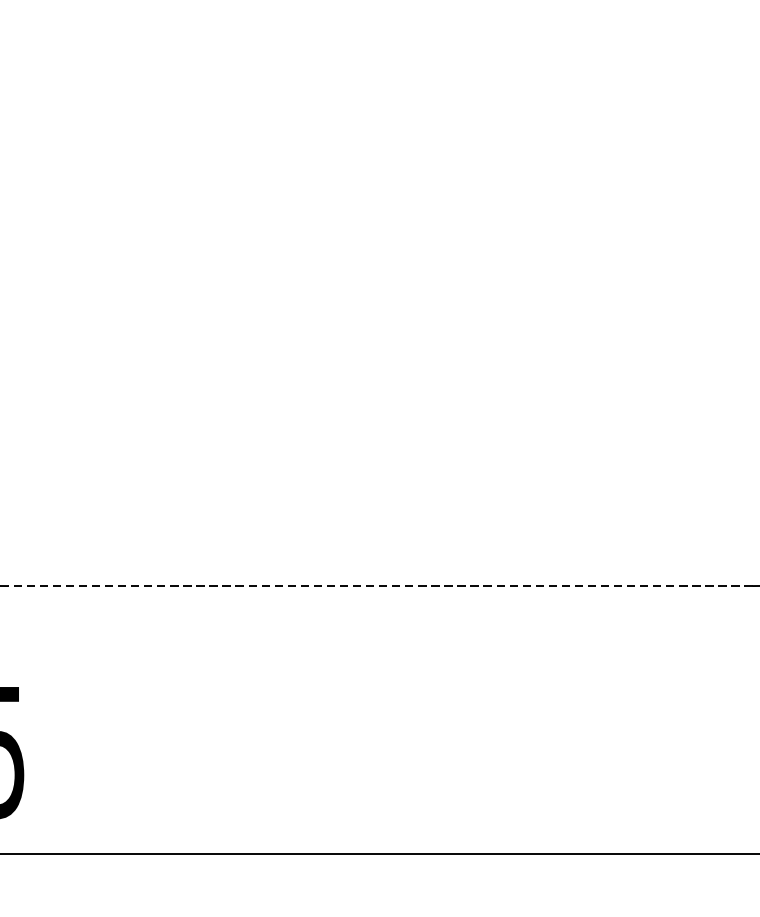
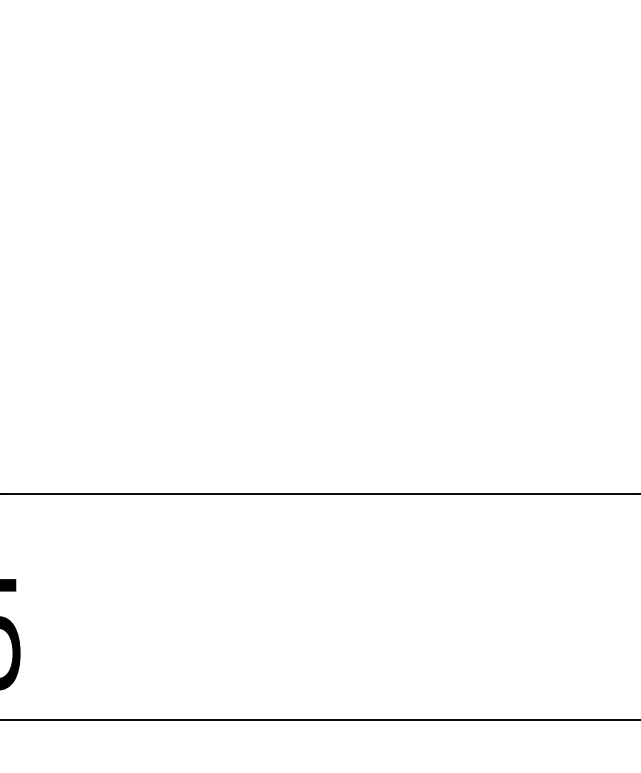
line: (380, 586) -> (320, 494), dashed -> solid

